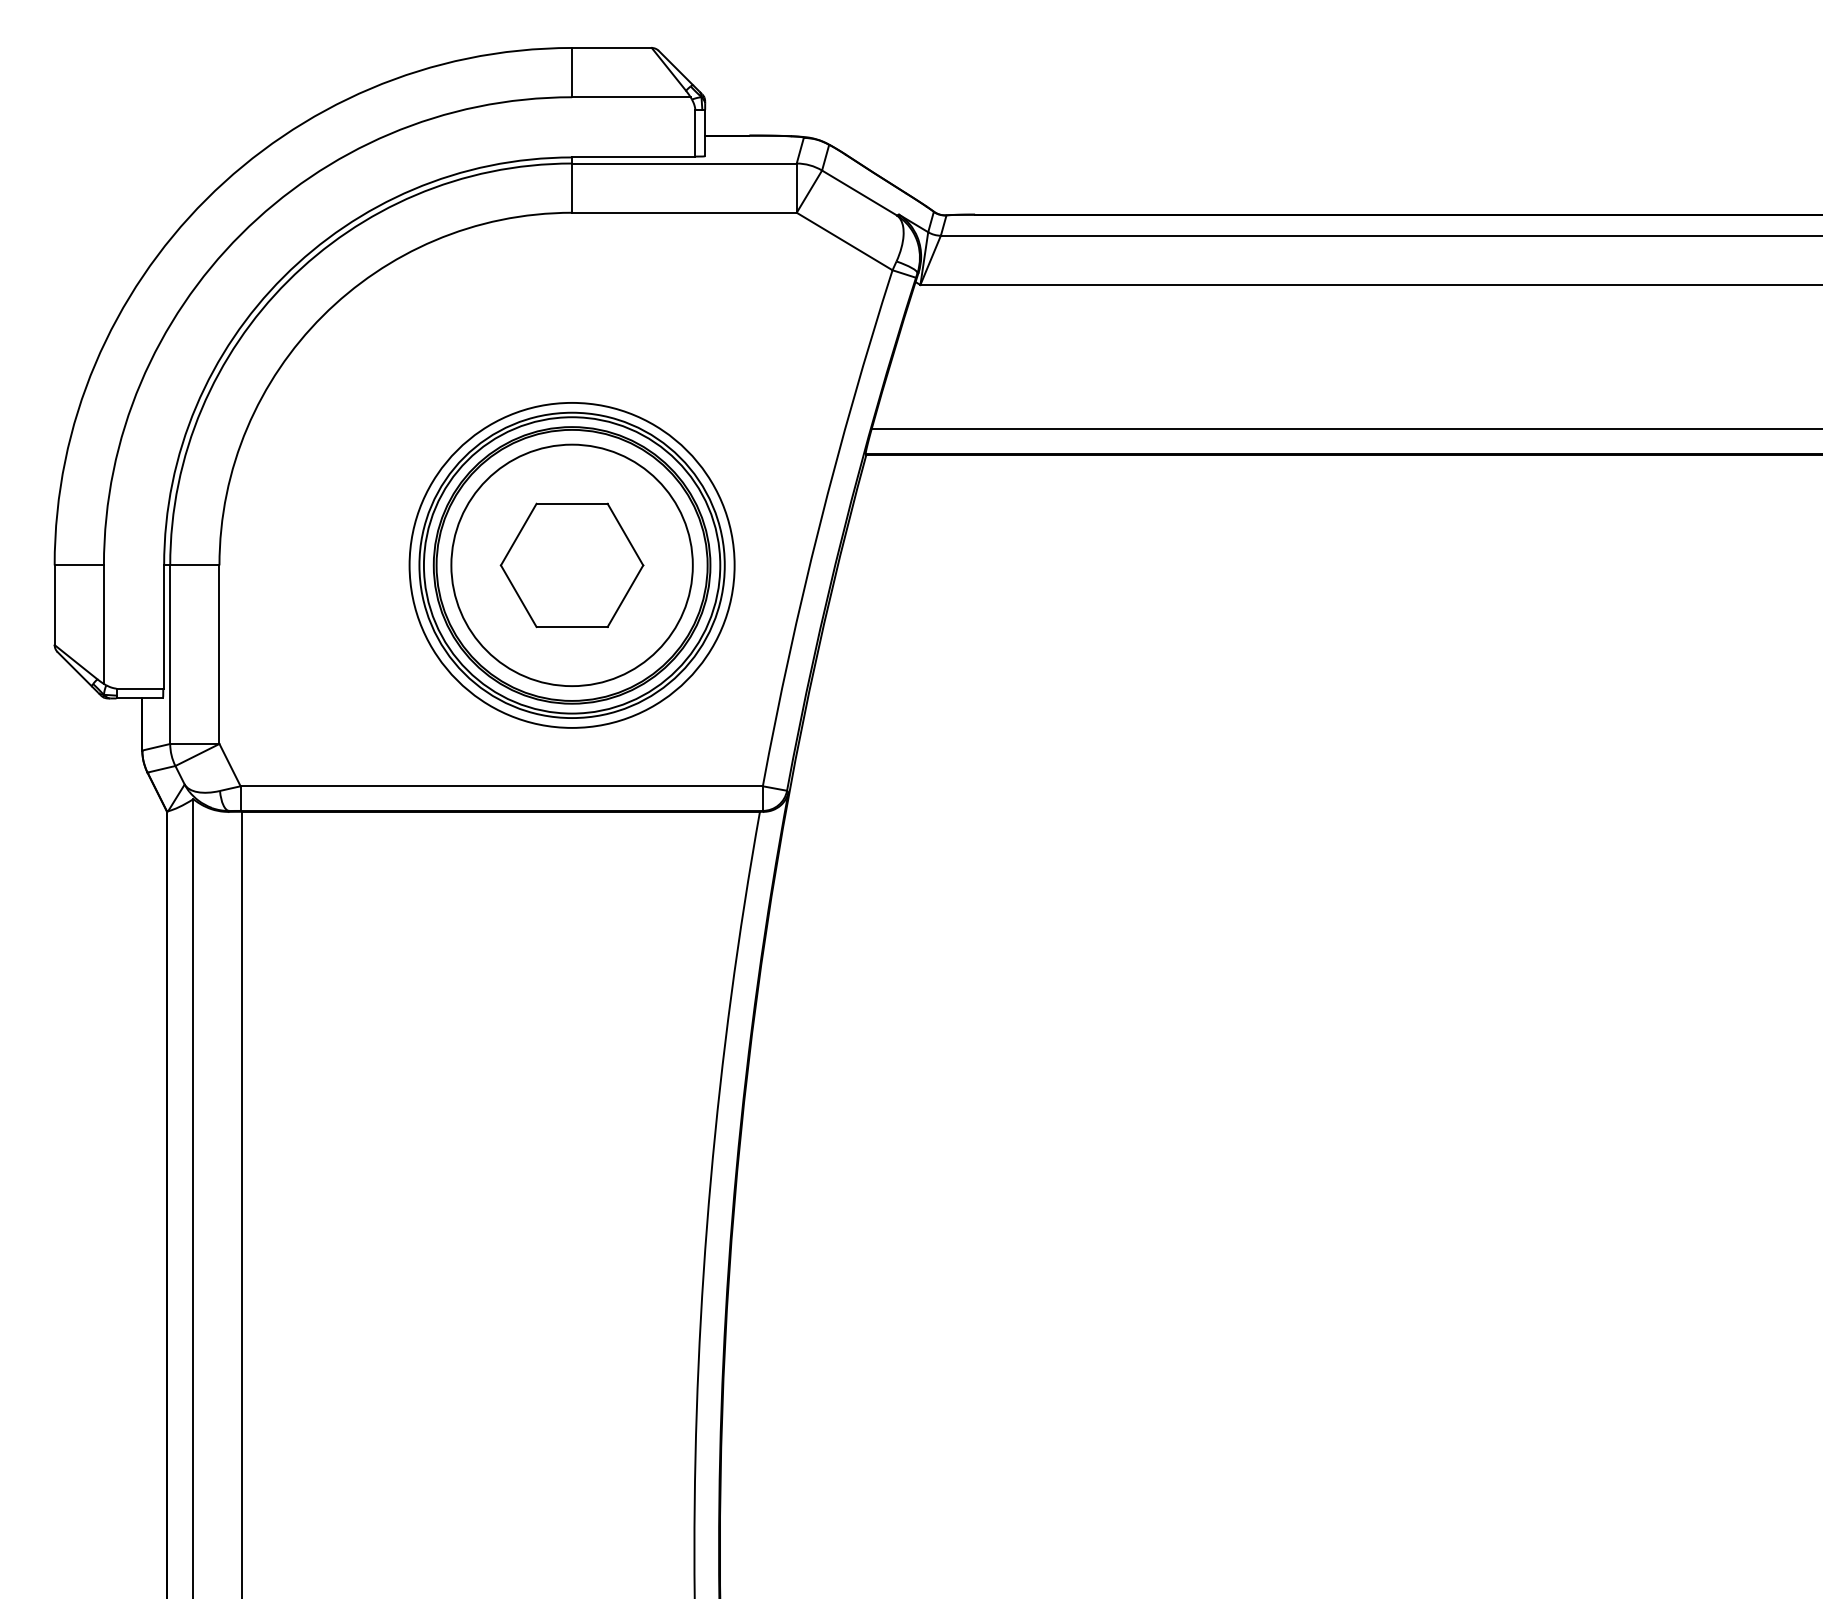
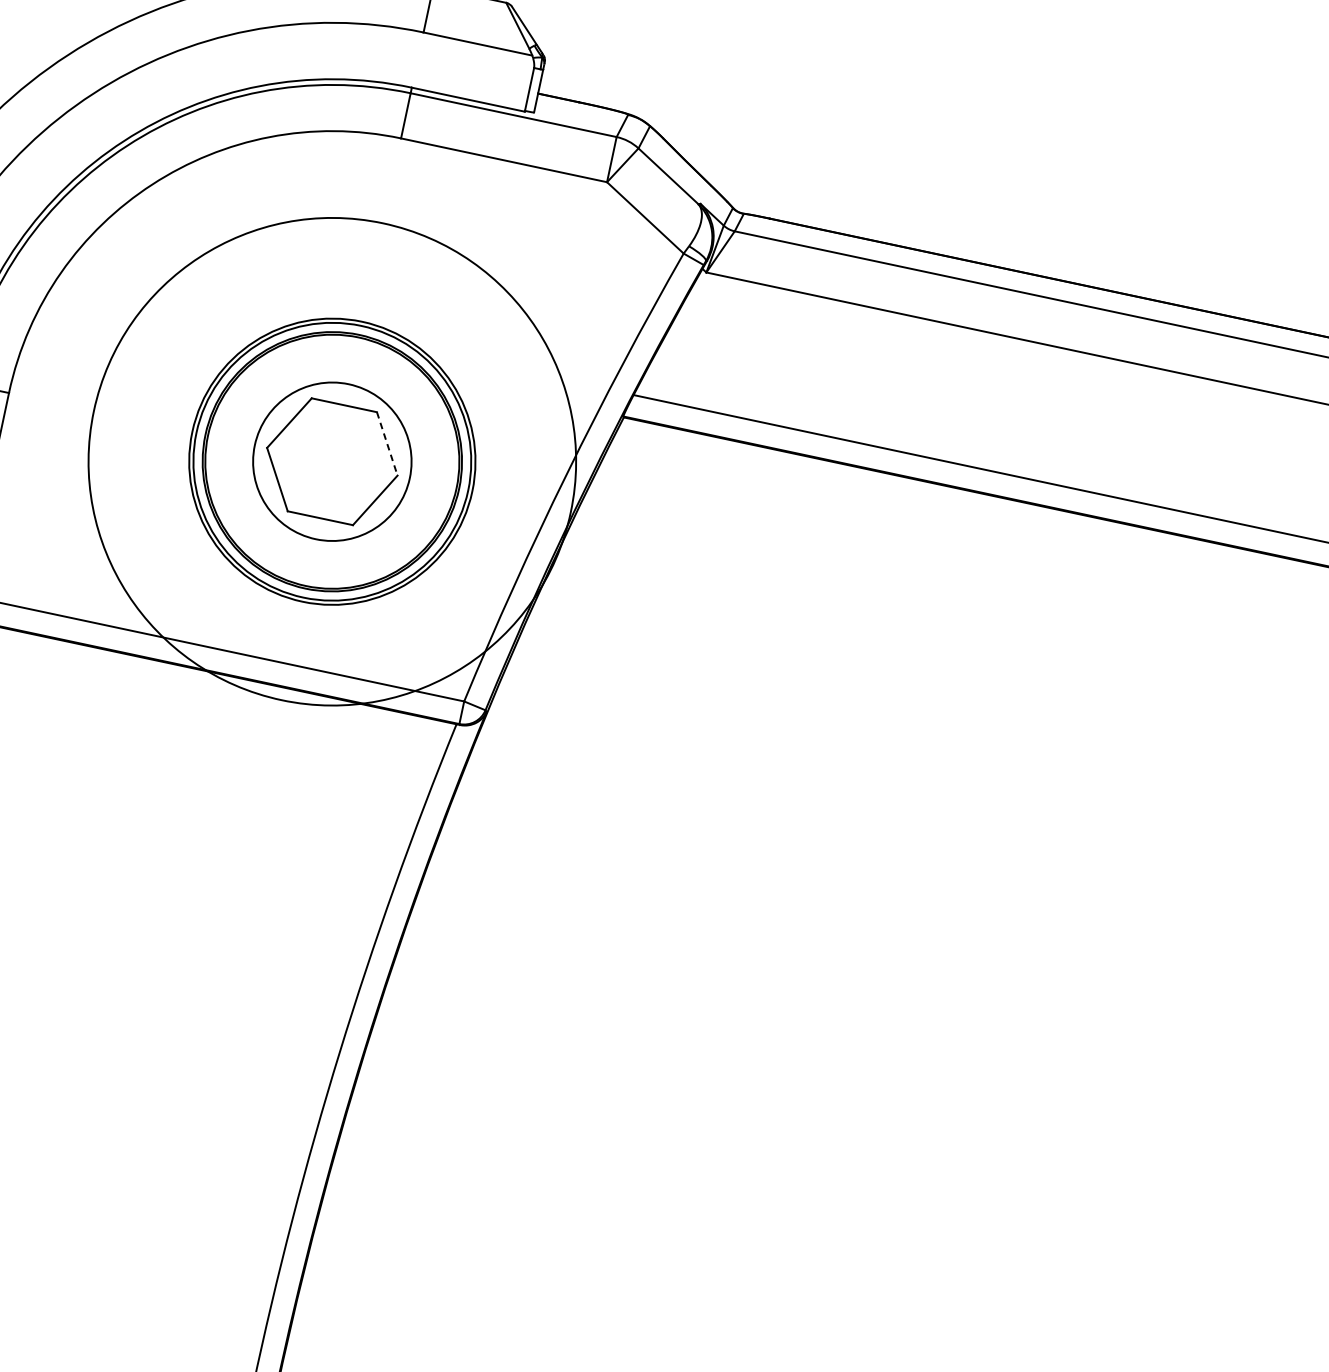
line: (625, 534) -> (387, 443), solid -> dashed
circle: (571, 564) -> (331, 460), size x1.6
circle: (571, 565) -> (331, 461), size x0.7

